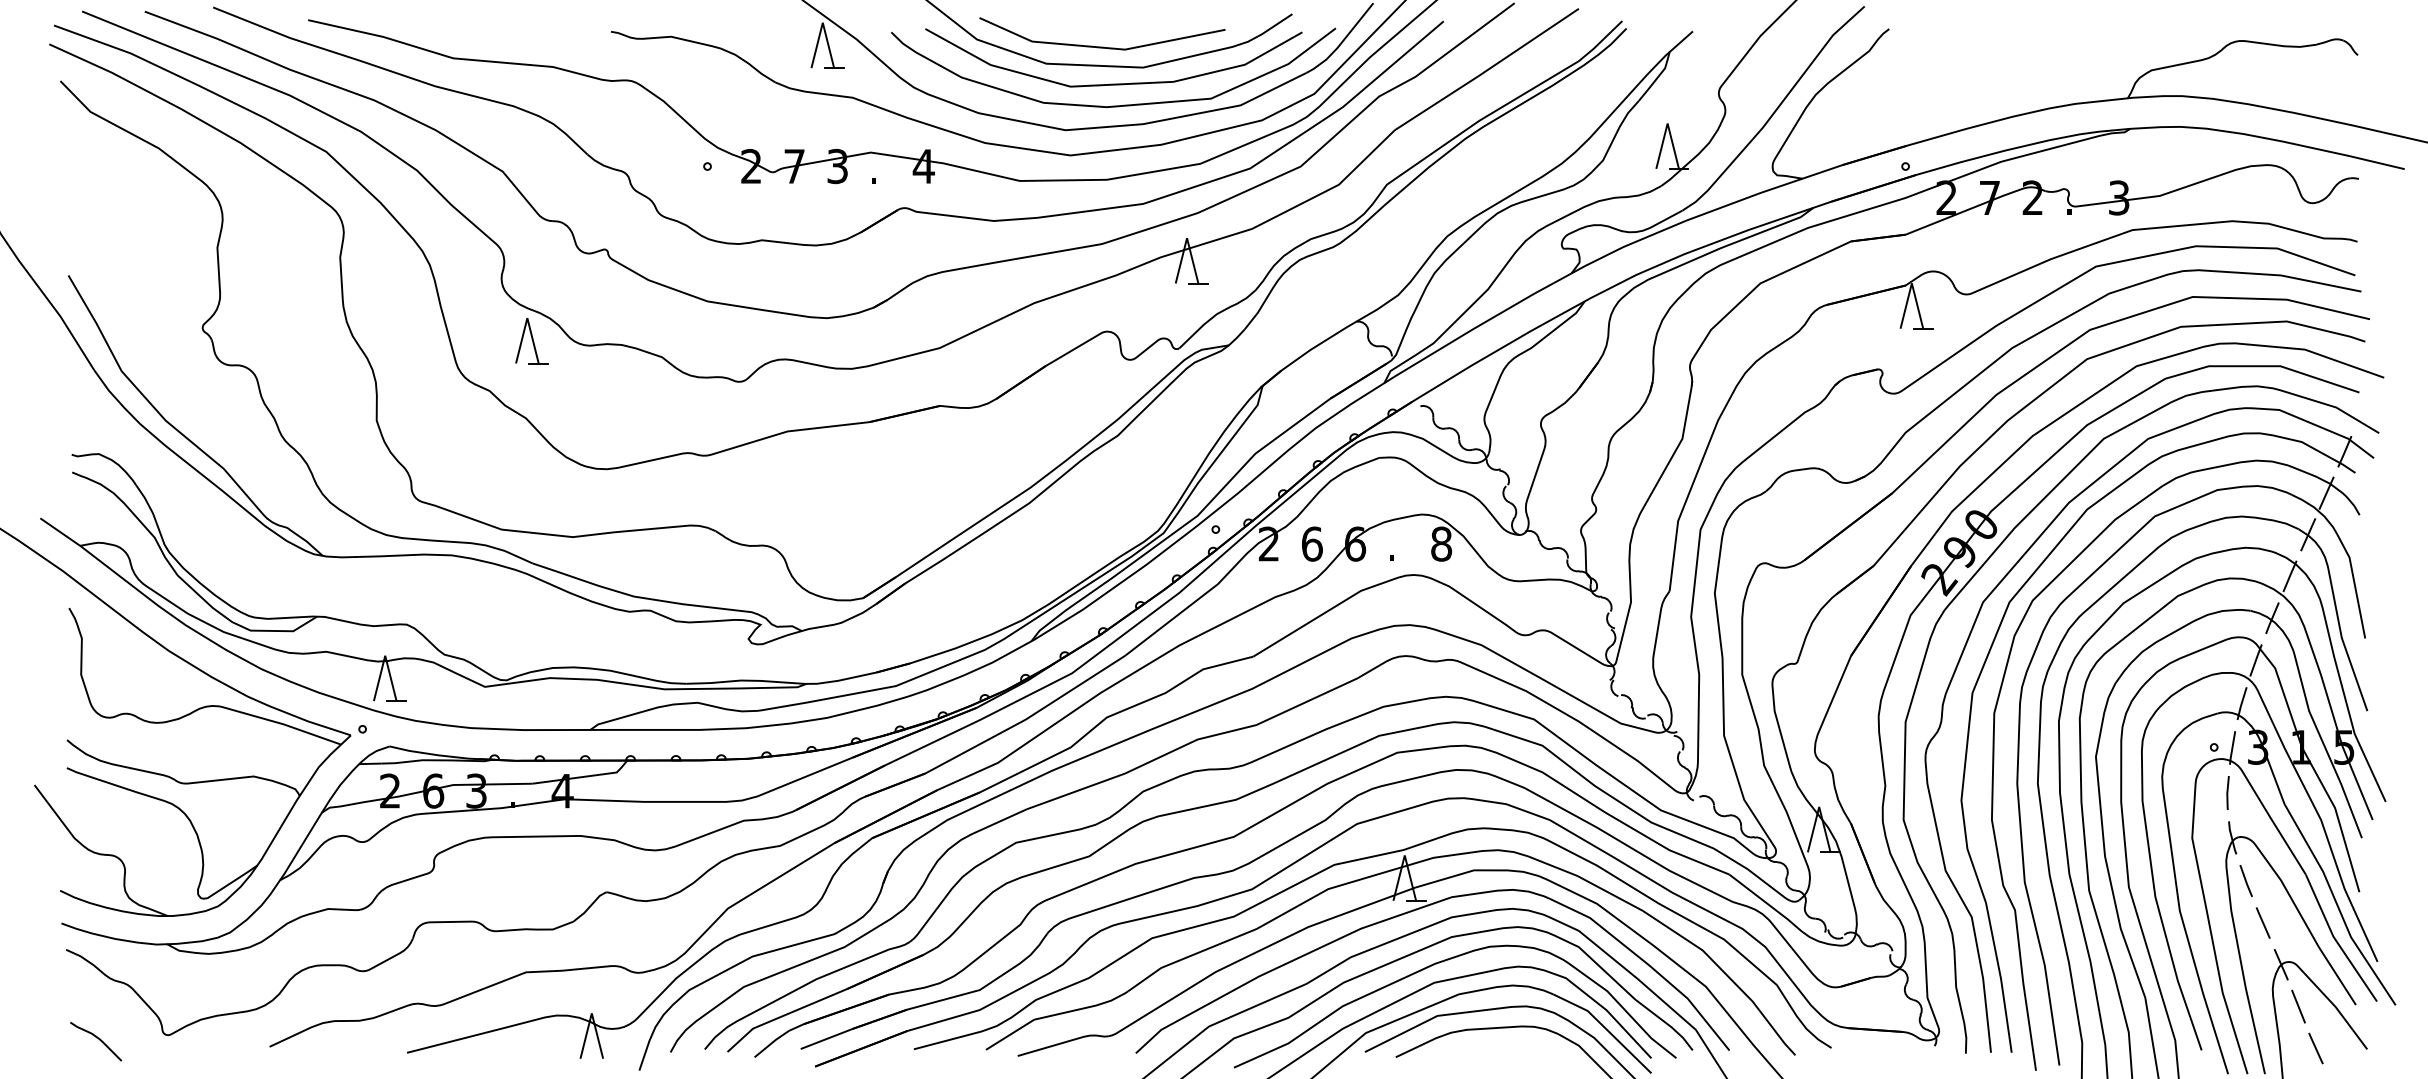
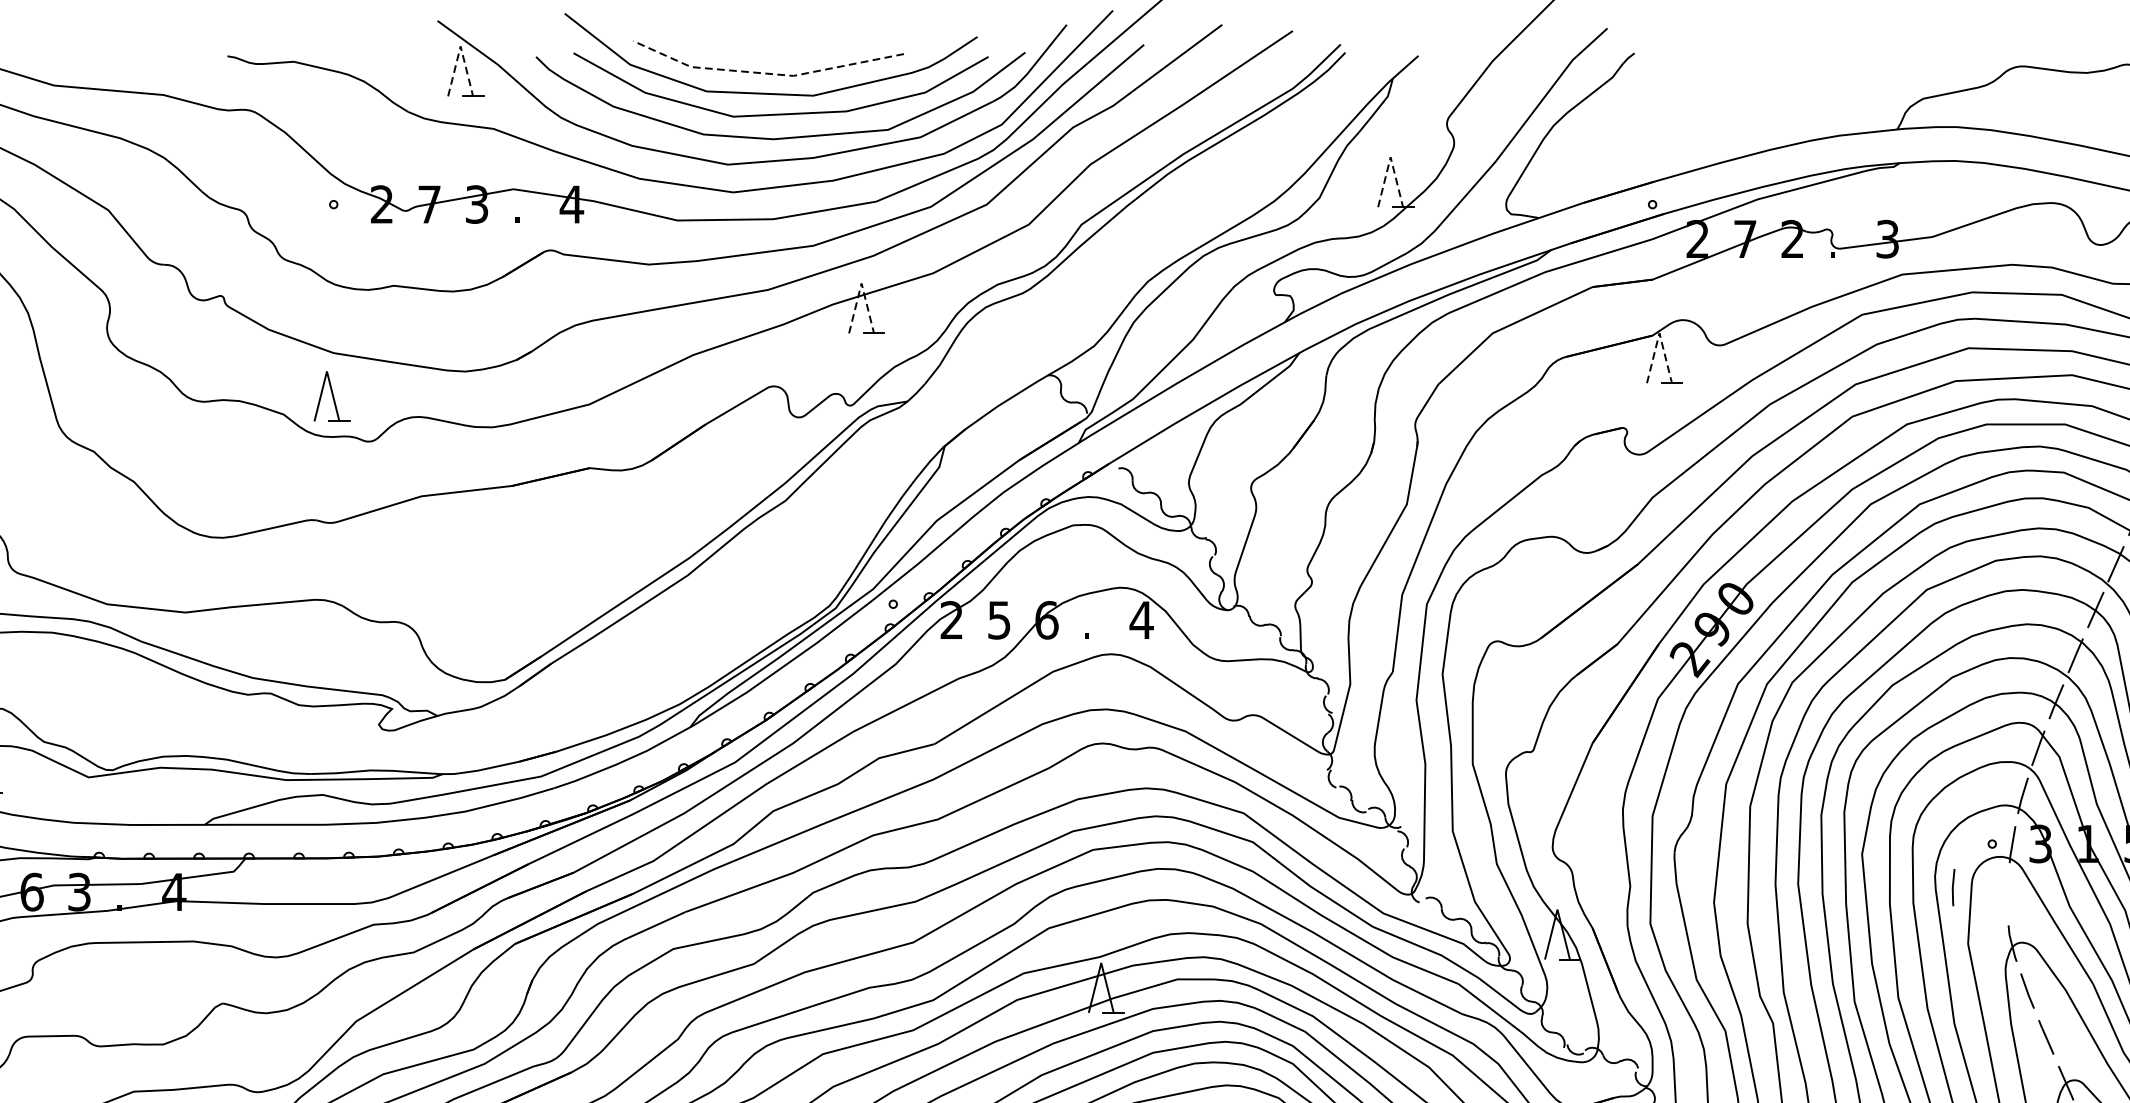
line: (822, 22) -> (460, 46), solid -> dashed
line: (1100, 47) -> (766, 73), solid -> dashed
line: (1667, 123) -> (1390, 157), solid -> dashed
line: (1187, 238) -> (862, 283), solid -> dashed
line: (1911, 283) -> (1659, 333), solid -> dashed
part: (531, 341) -> (331, 397), moved
text: (1312, 543) -> (999, 619), 6 -> 5
text: (1441, 543) -> (1141, 619), 8 -> 4
line: (2227, 792) -> (1952, 887), moved

